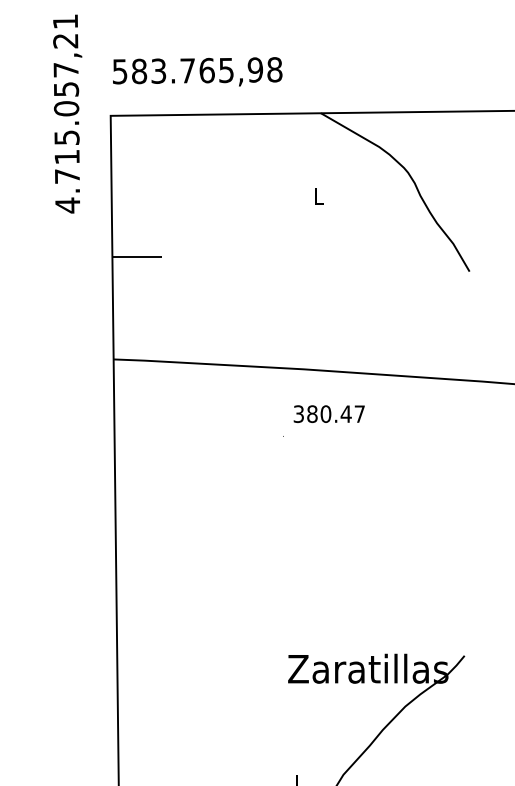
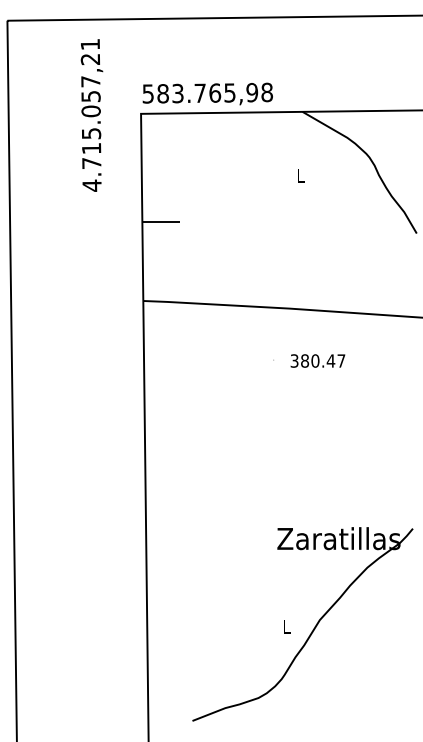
text: (197, 71) -> (207, 93), moved
text: (67, 114) -> (91, 115), moved
text: (328, 413) -> (317, 360), moved

